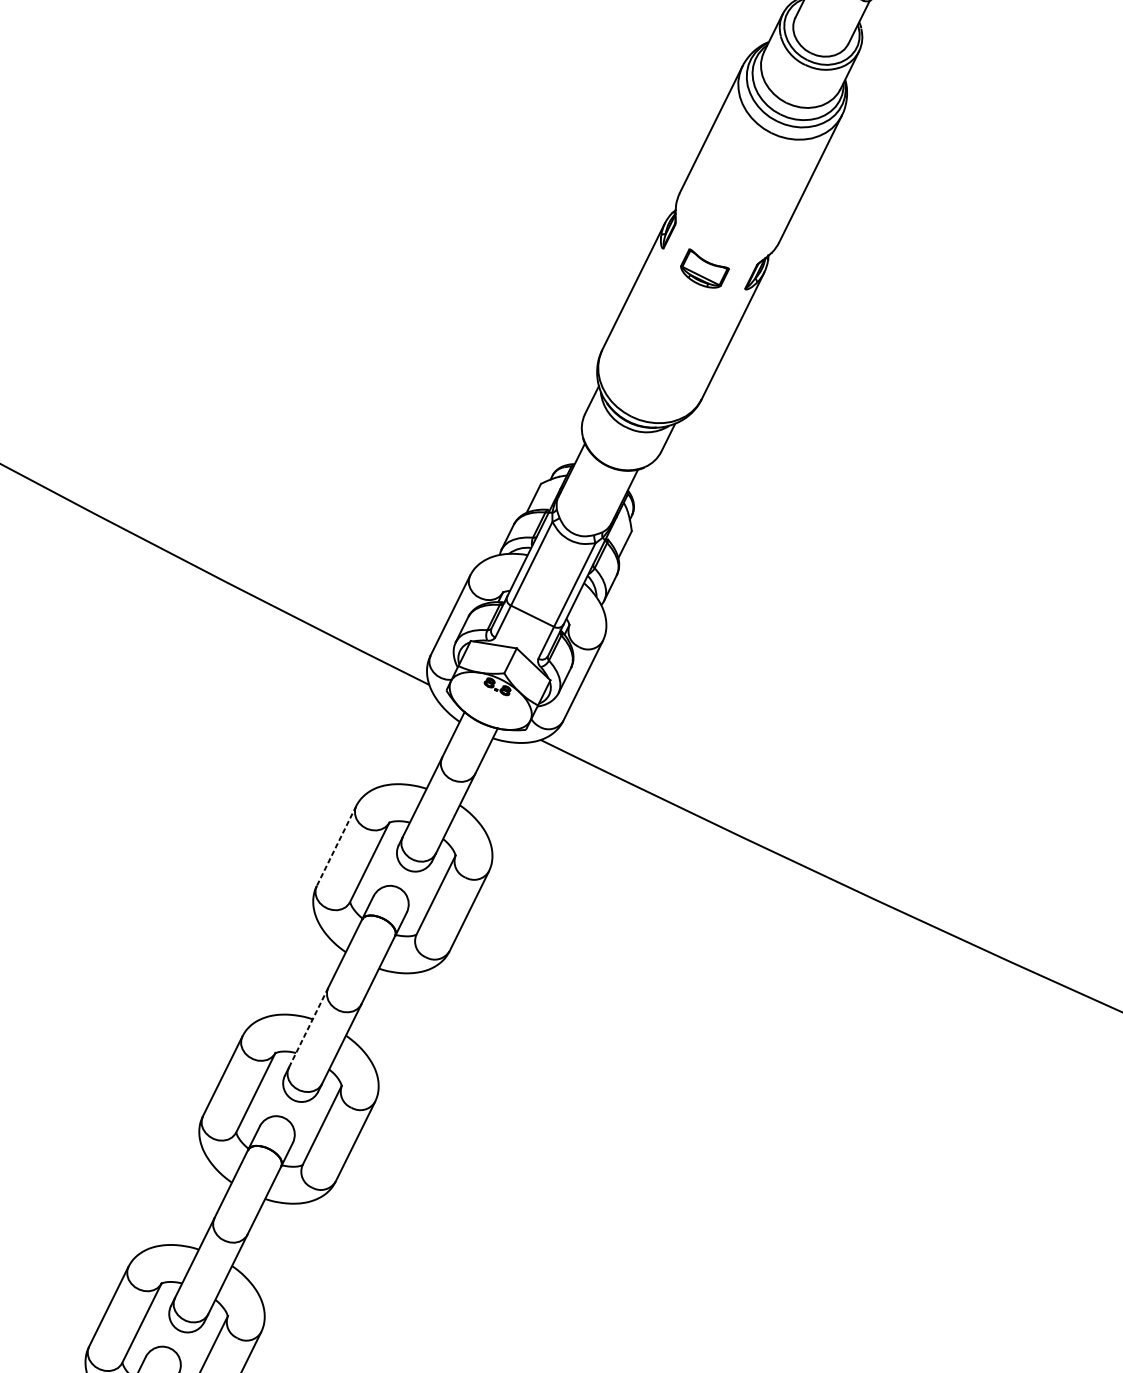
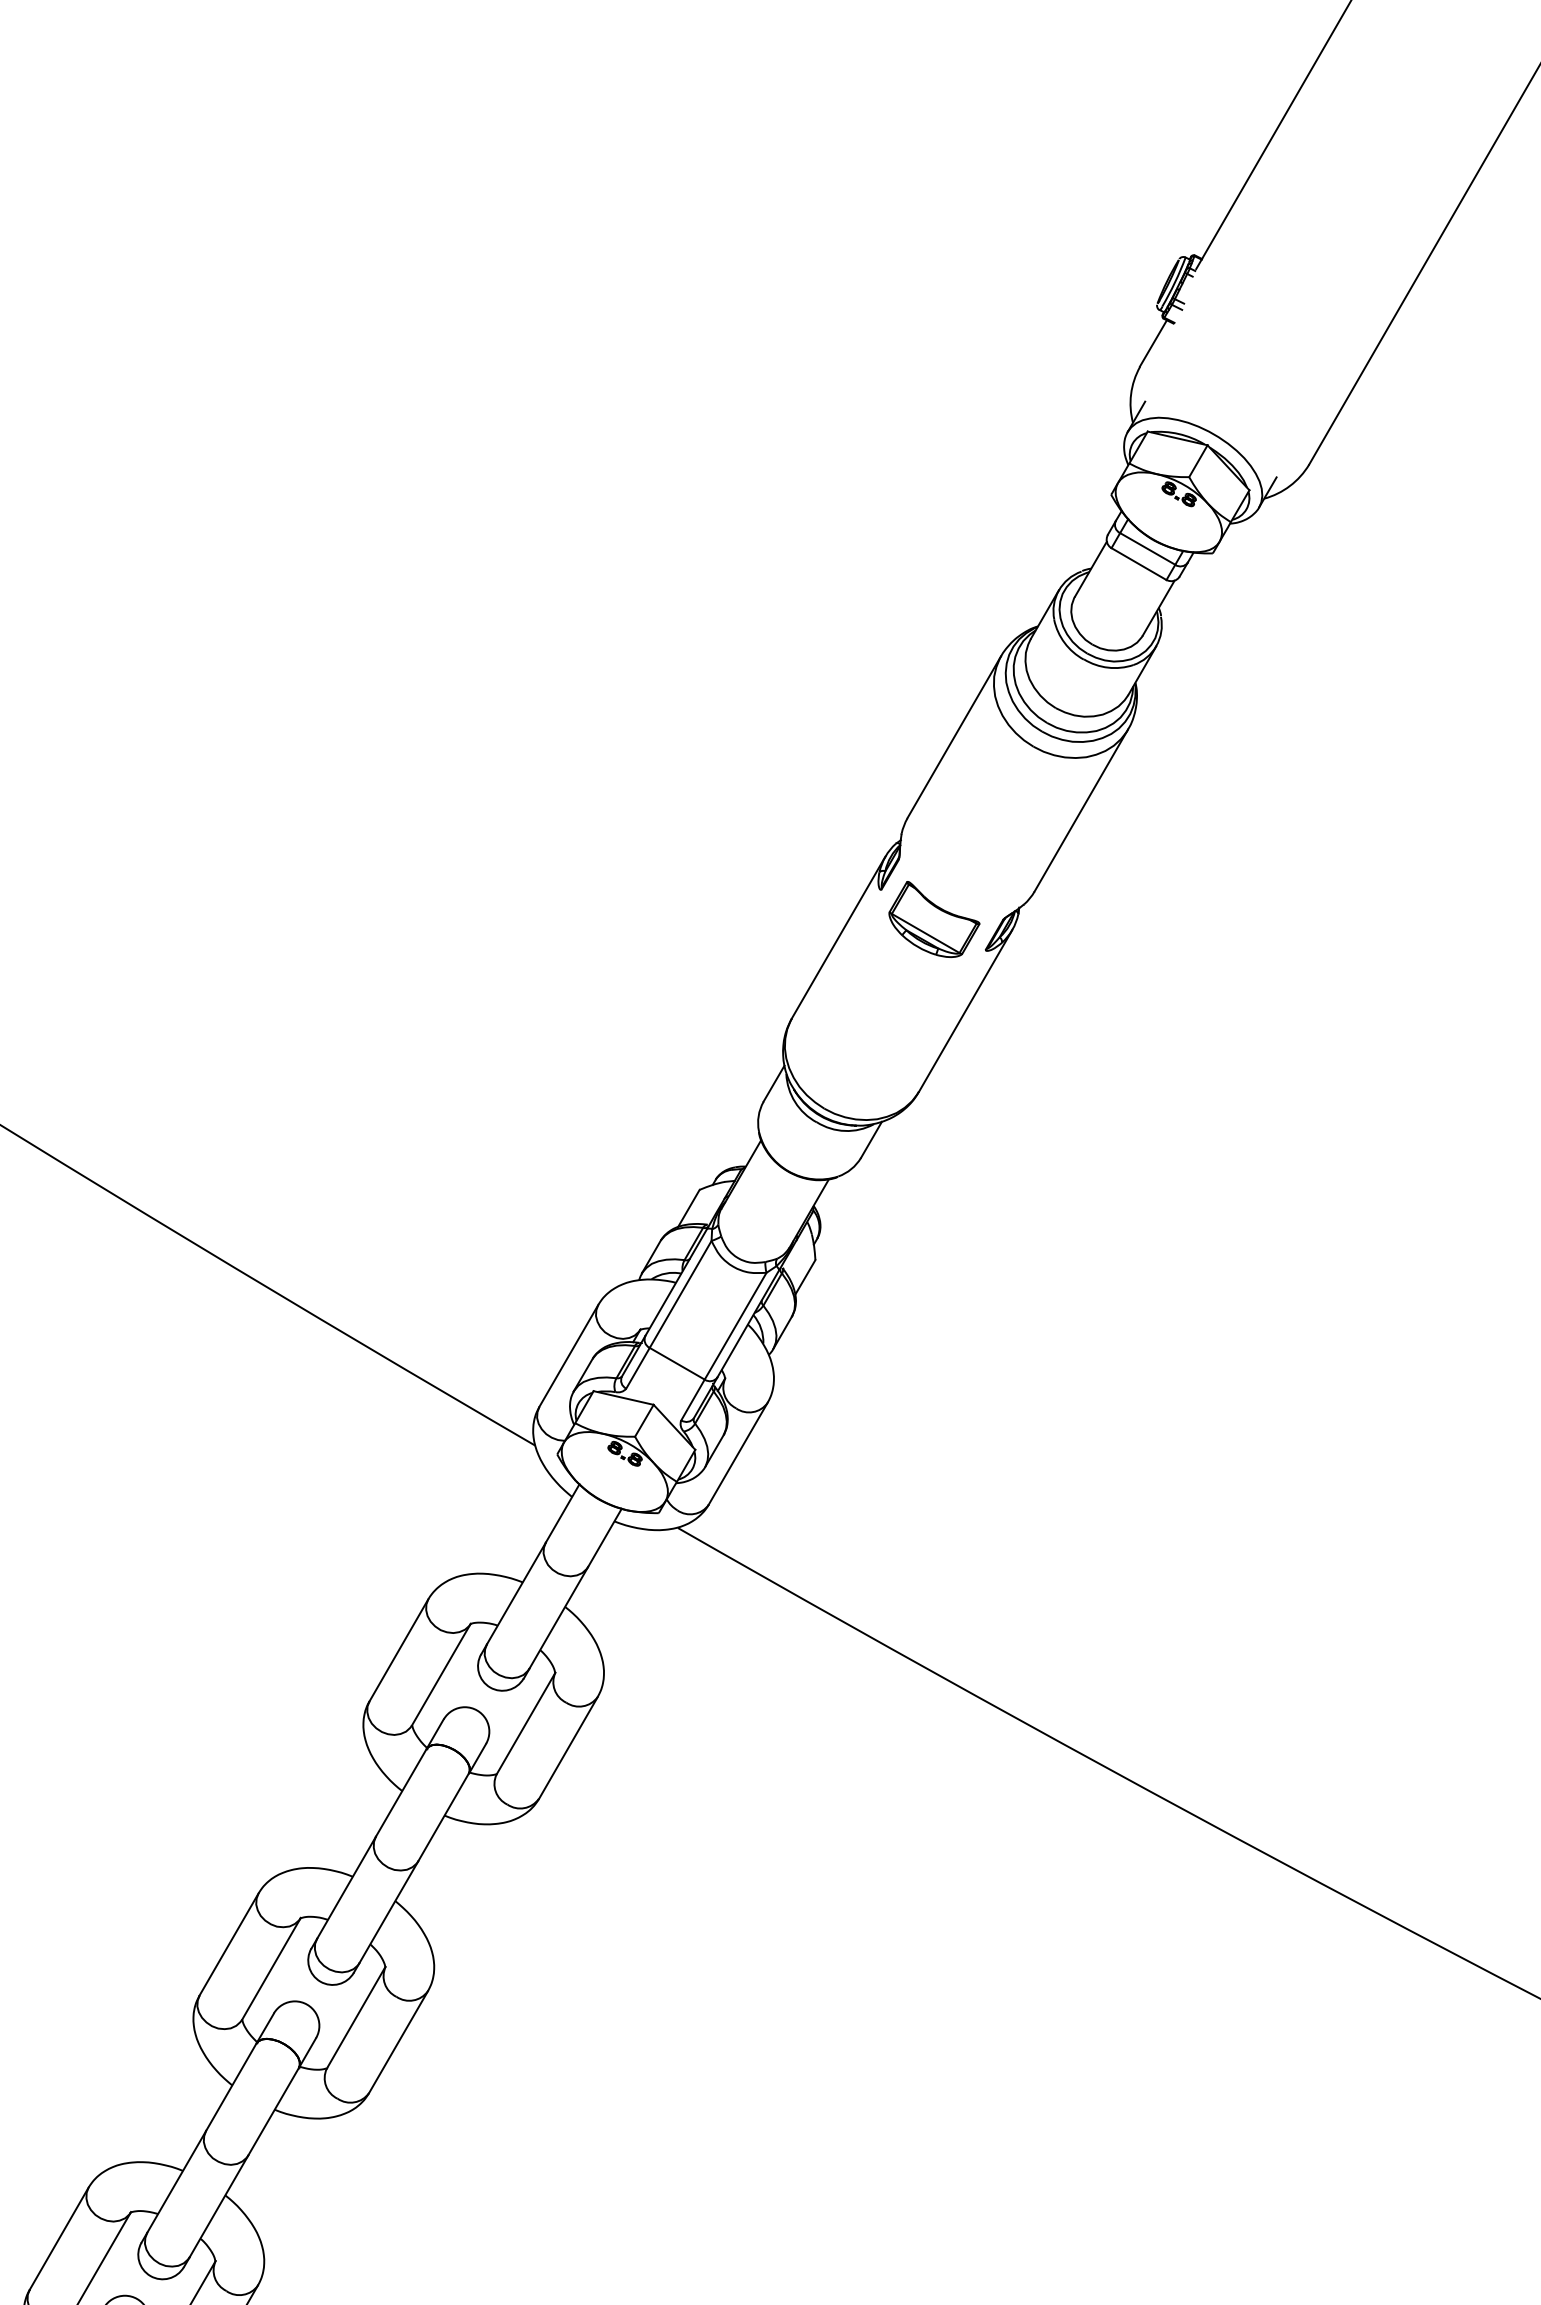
part: (705, 268) -> (934, 919), size x1.43
line: (336, 846) -> (399, 1650), dashed -> solid
line: (308, 1027) -> (346, 1887), dashed -> solid

